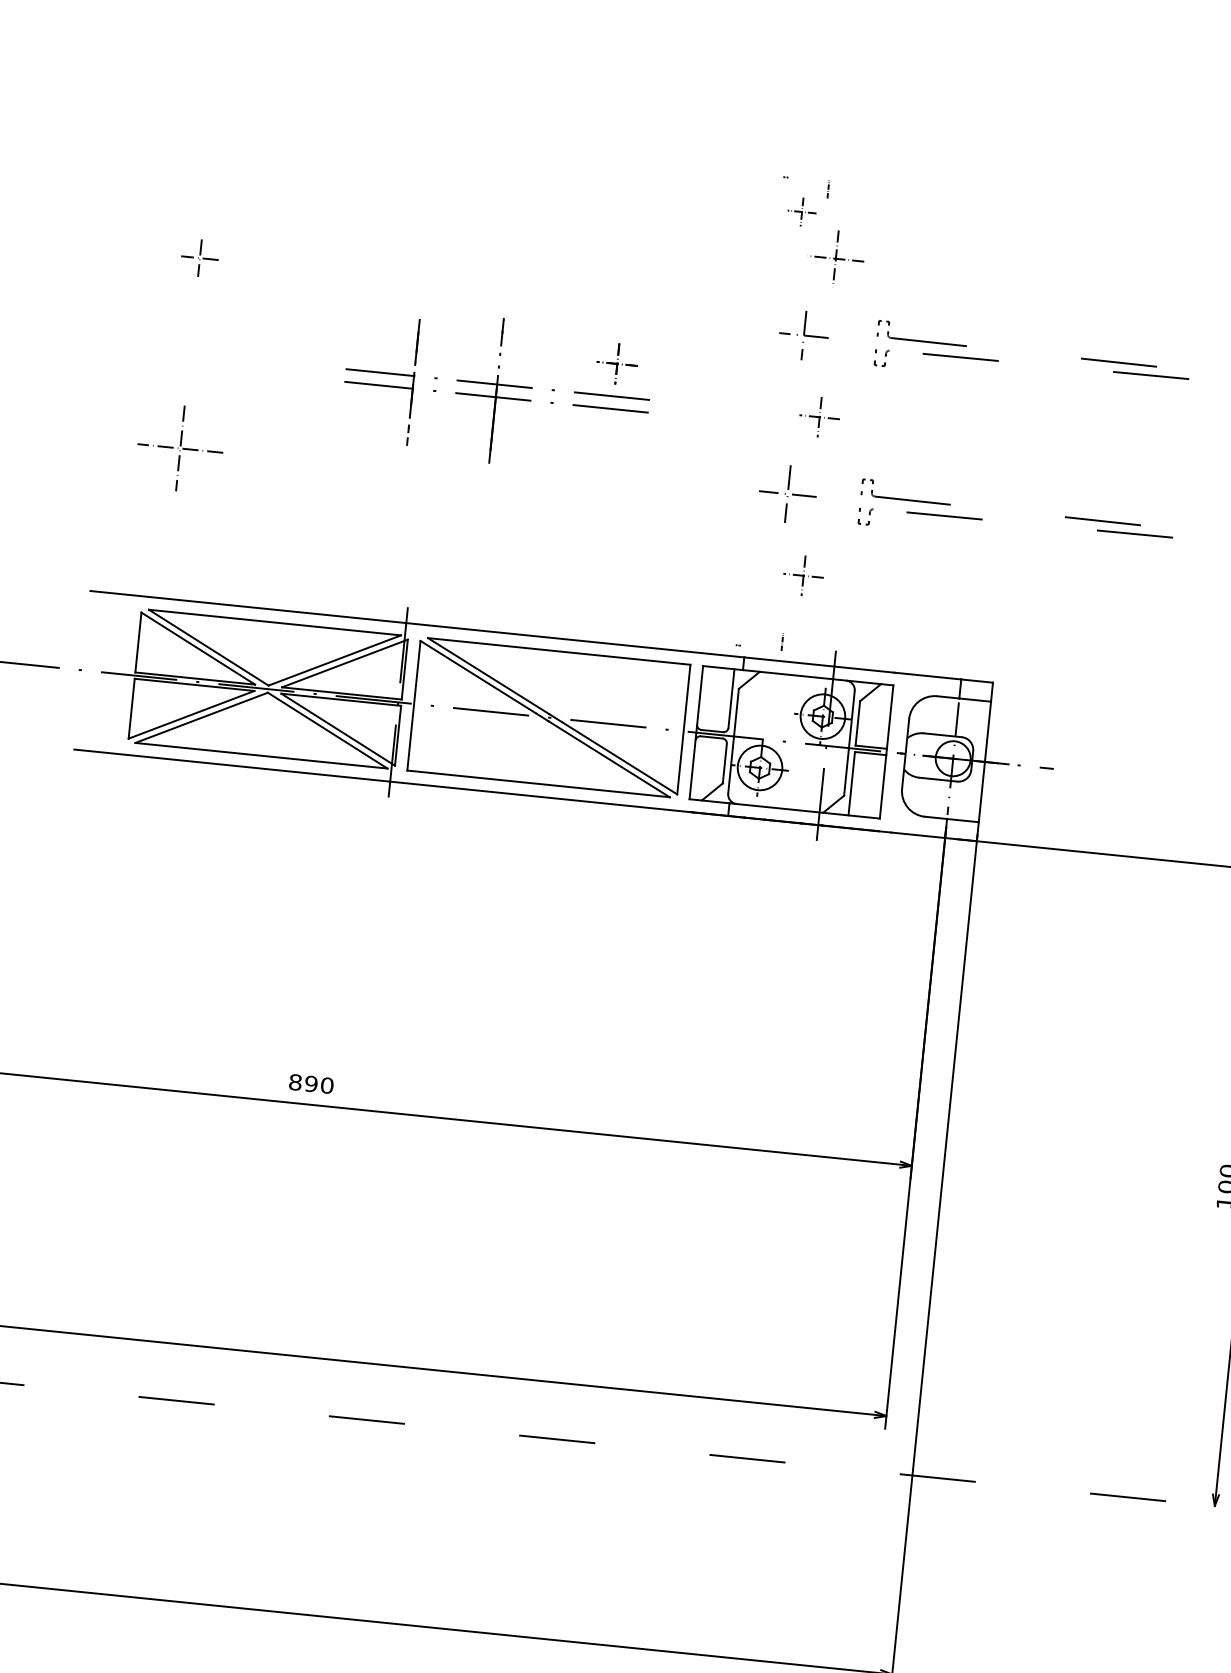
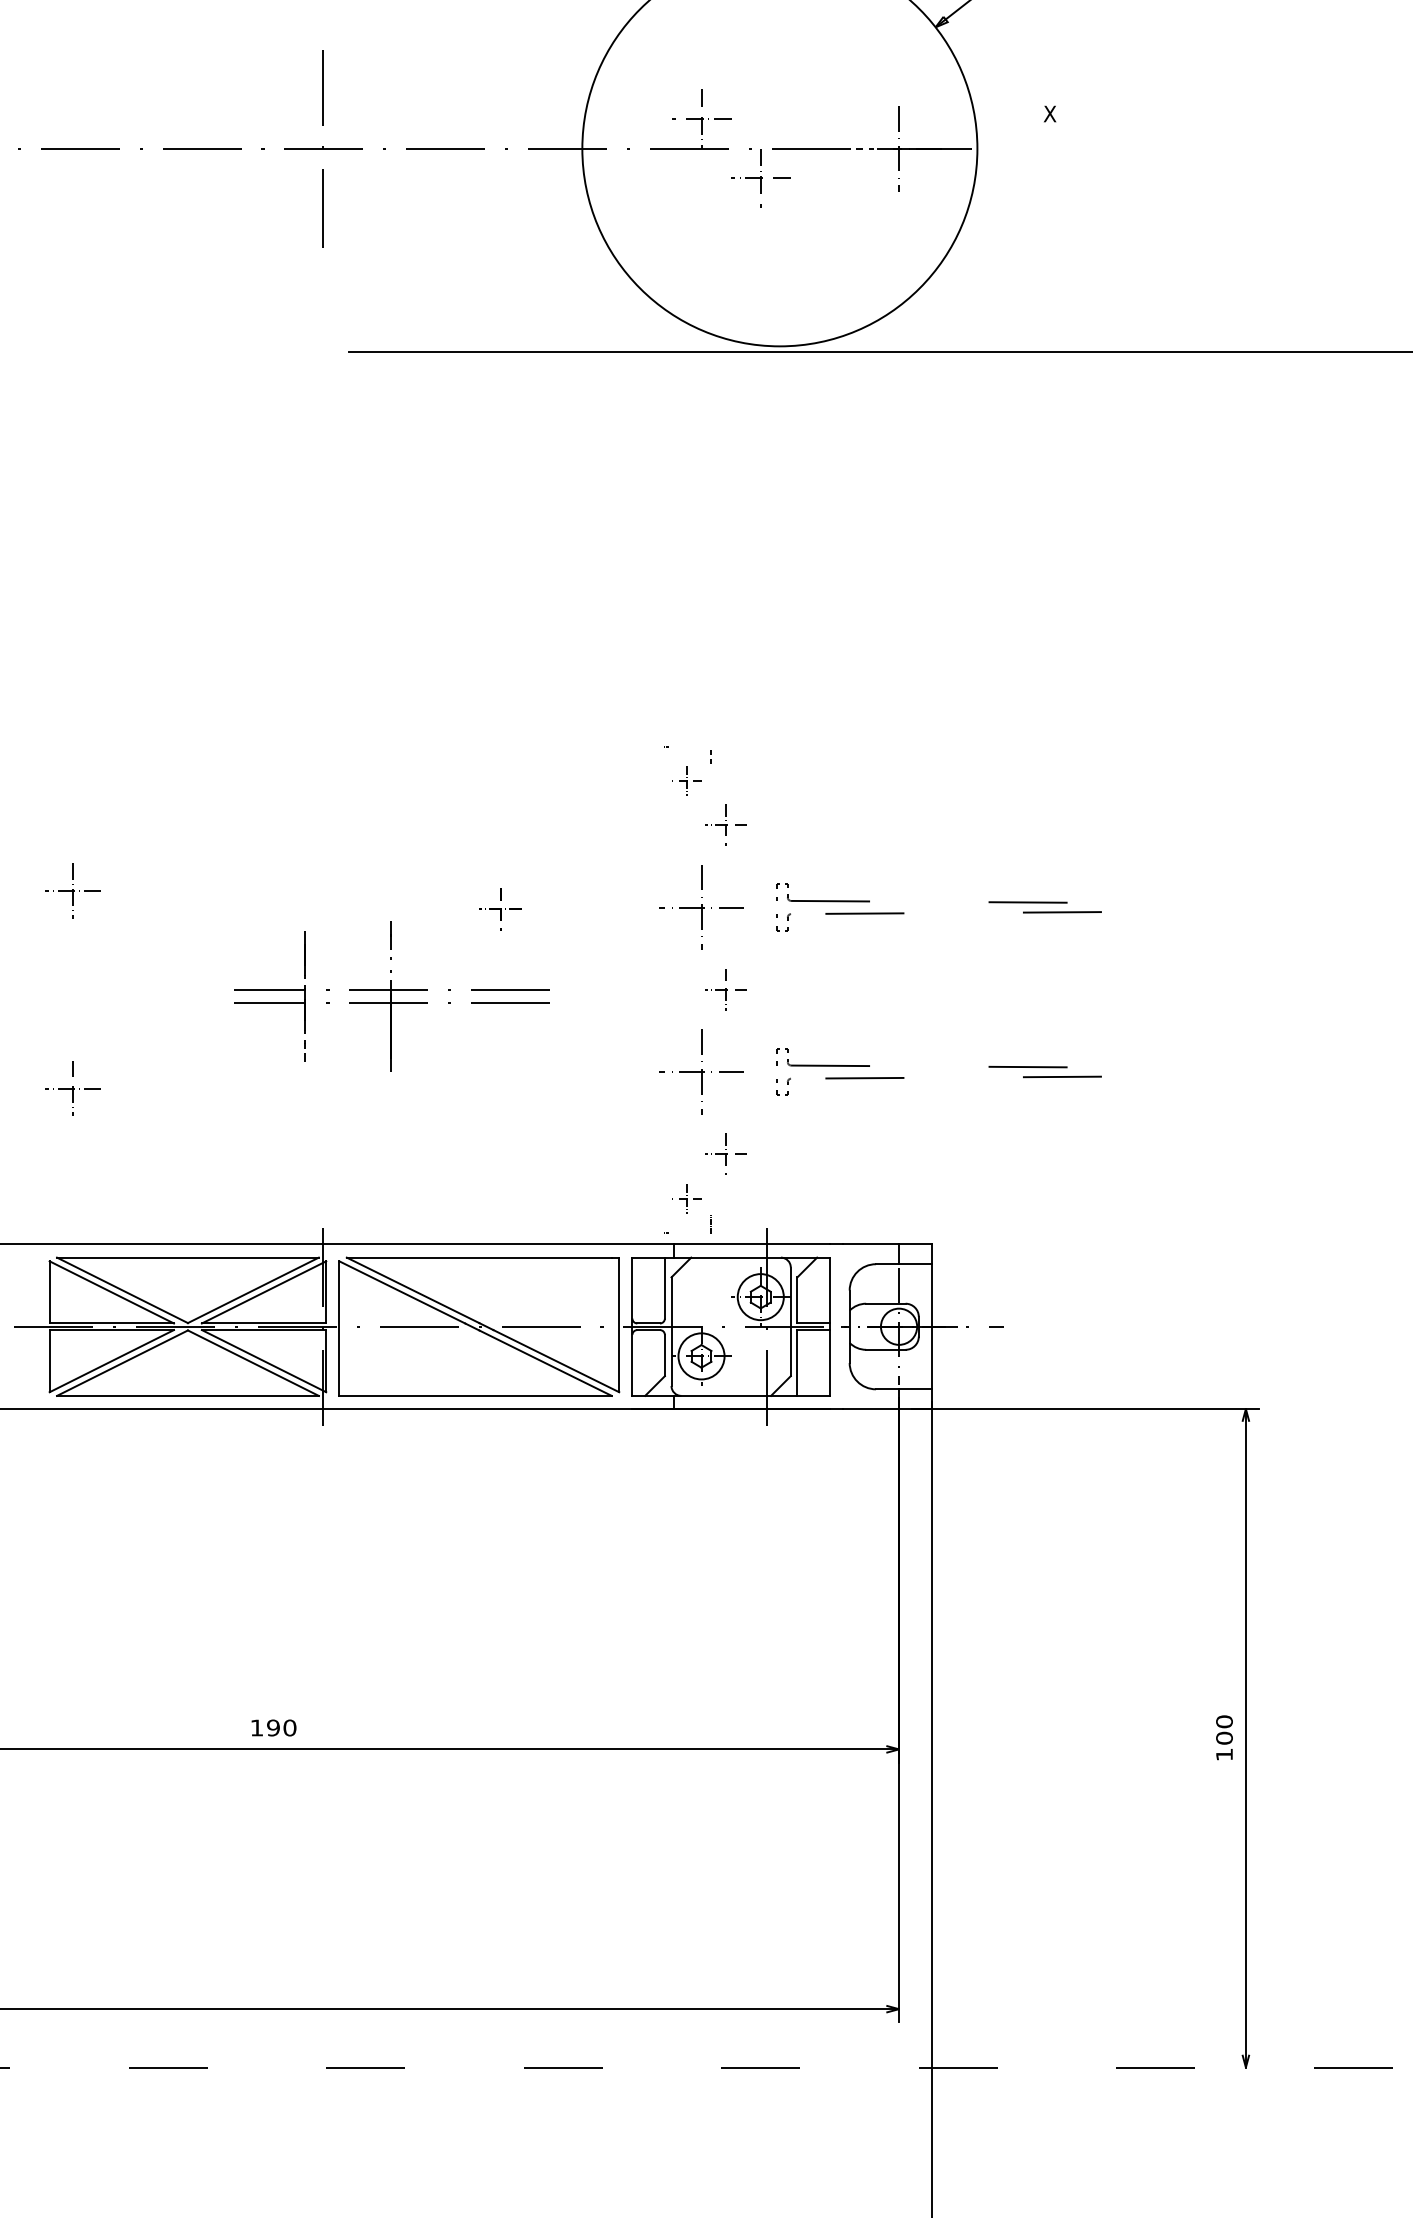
part: (199, 257) -> (72, 890), size x1.43
part: (835, 257) -> (725, 824), size x0.71
part: (803, 335) -> (701, 907), size x1.67
part: (617, 364) -> (500, 909), moved
part: (180, 448) -> (72, 1088), size x0.62
part: (787, 493) -> (701, 1071), size x1.43
part: (761, 614) -> (686, 1198), added
text: (295, 1081) -> (256, 1727), 890 -> 190

